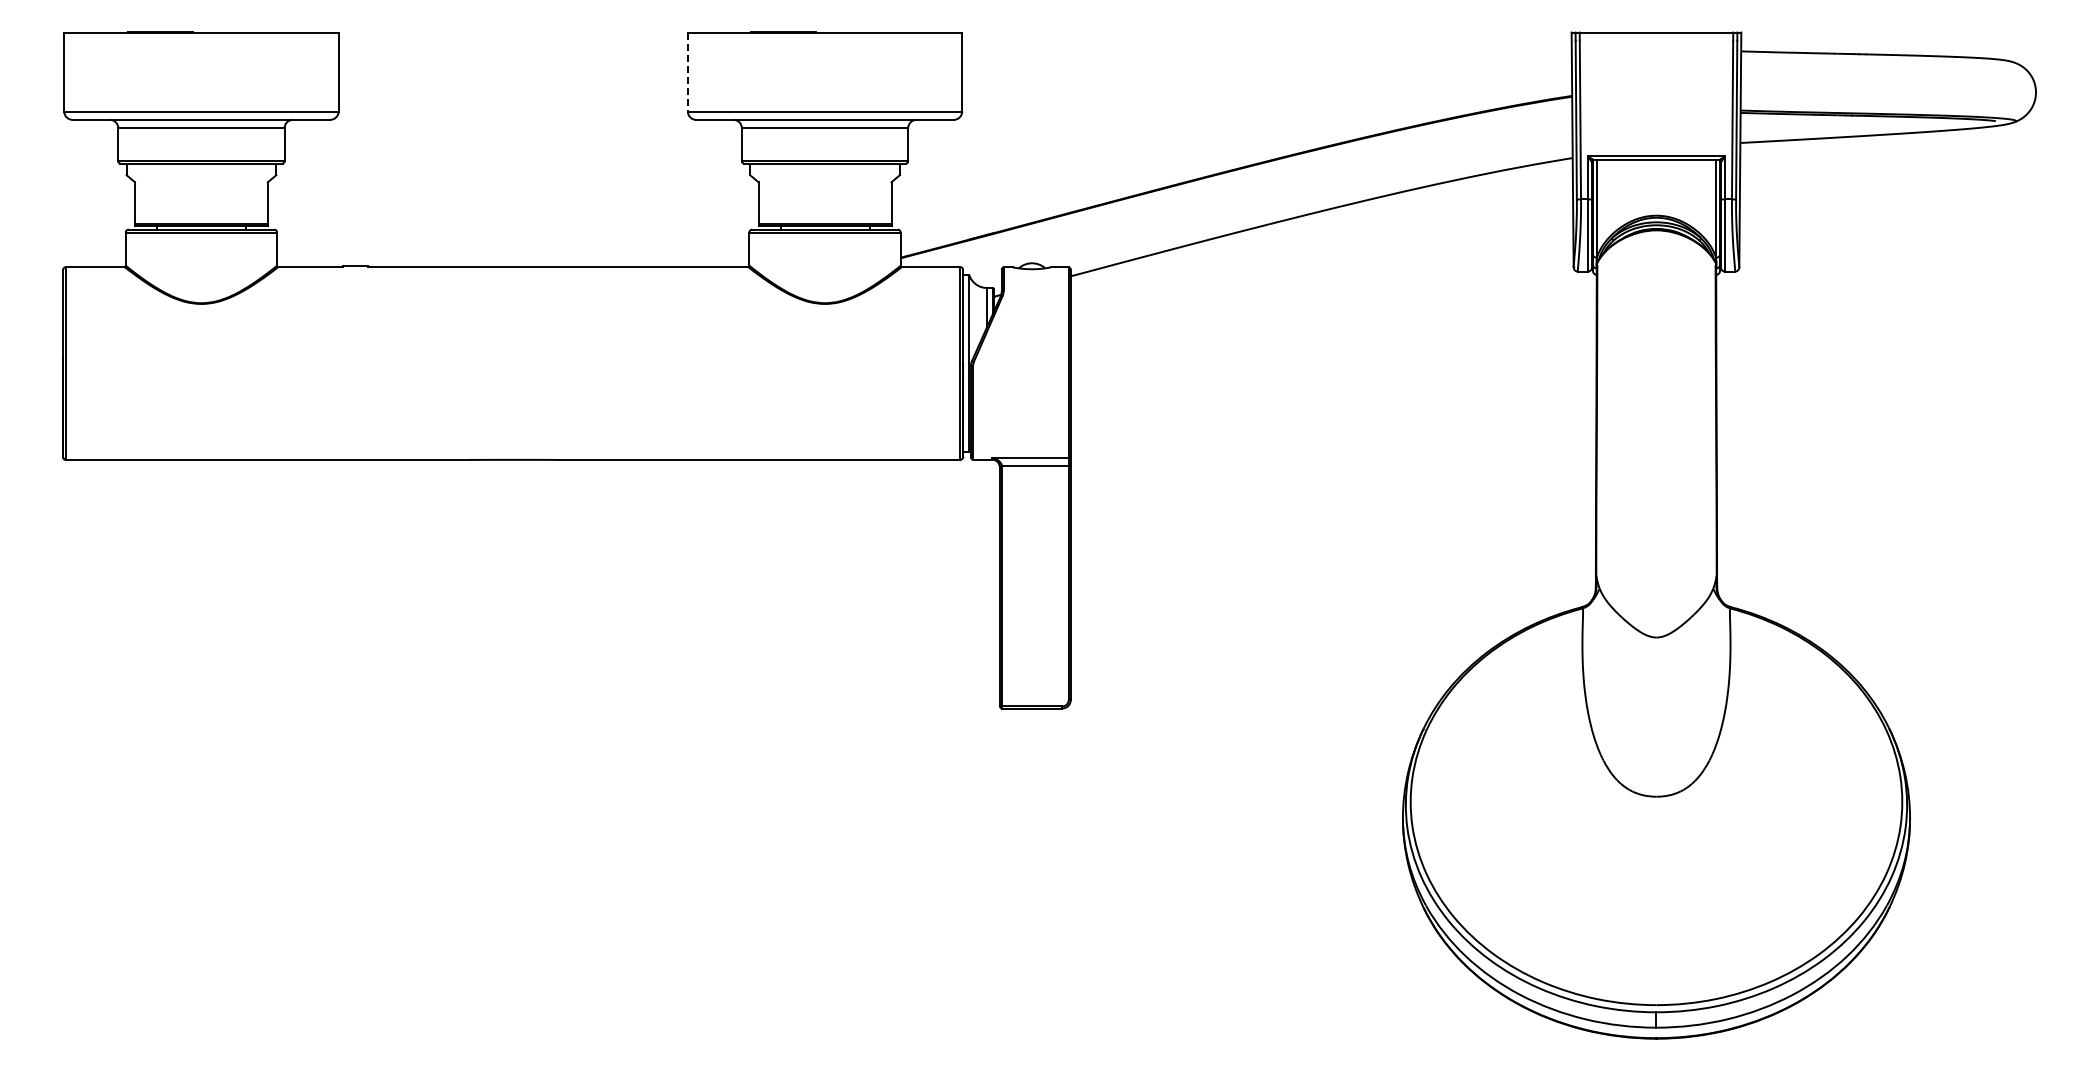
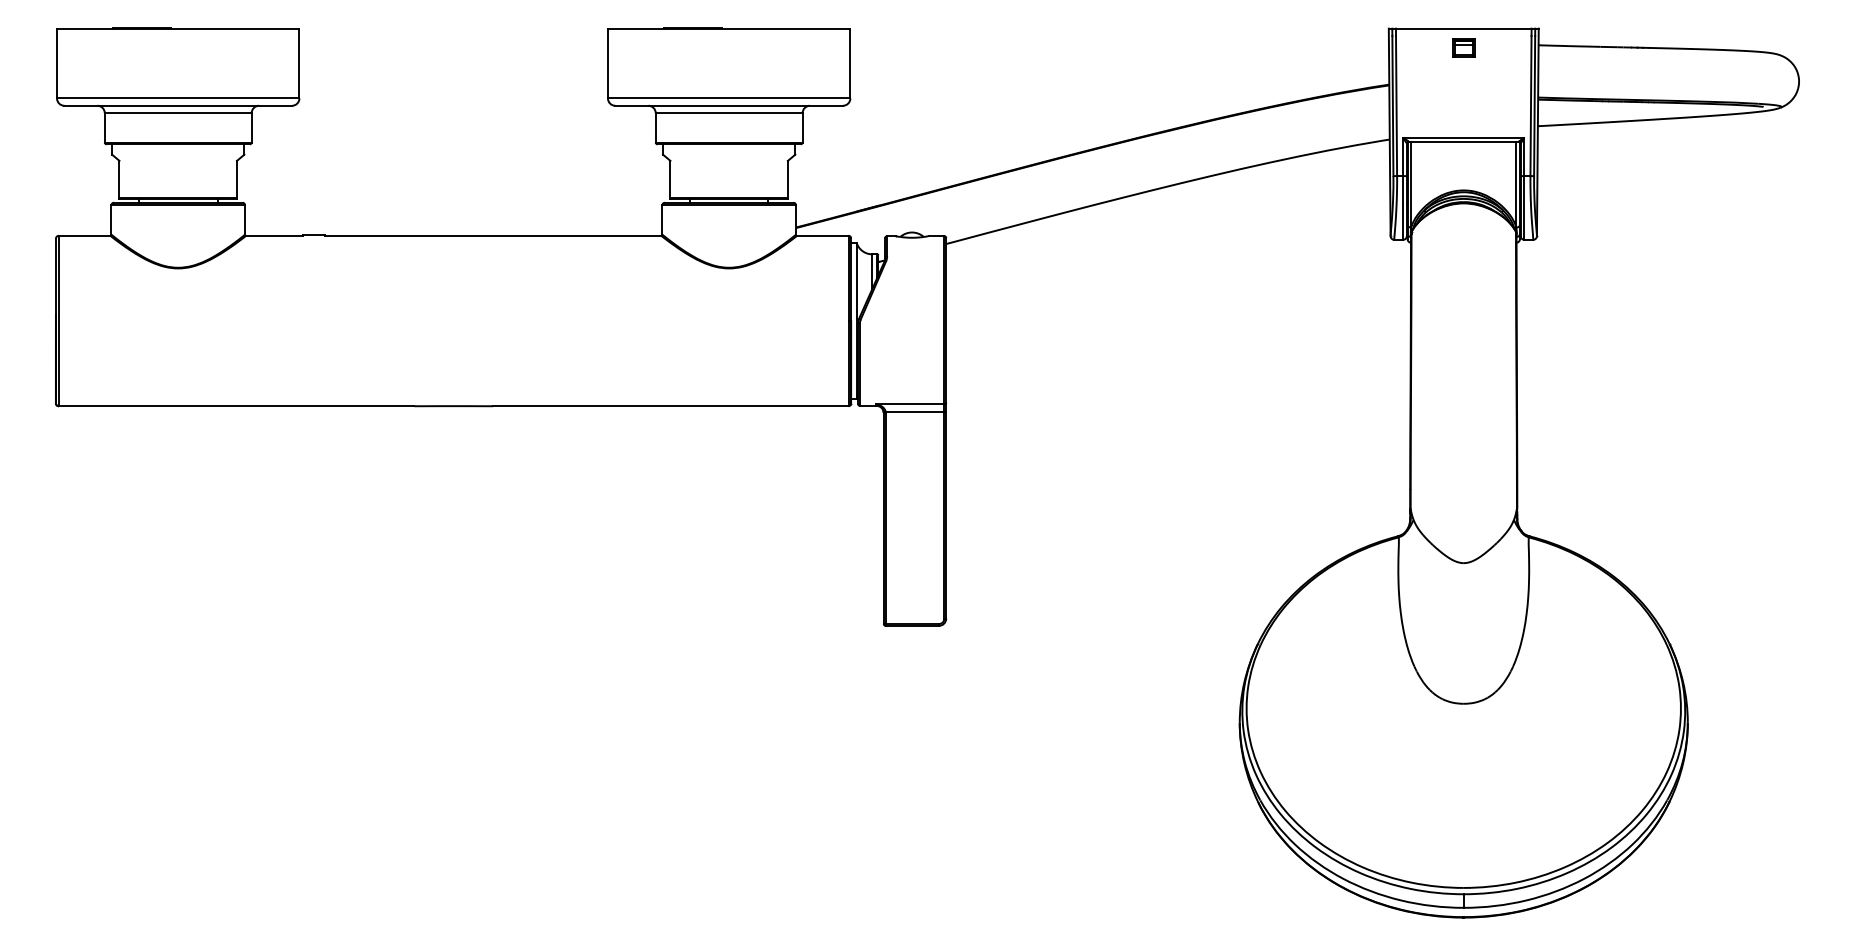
part: (1656, 54) -> (1463, 48), added
line: (687, 72) -> (607, 63), dashed -> solid

